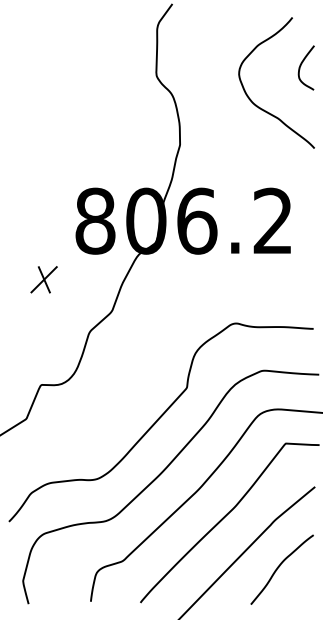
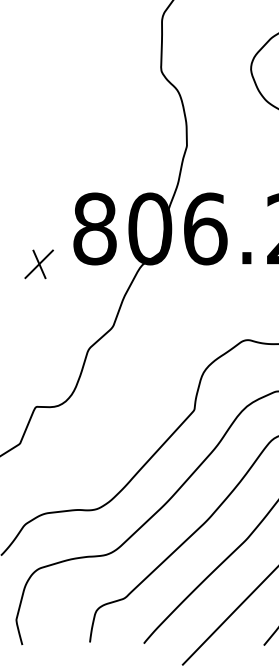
part: (43, 279) -> (38, 264), moved

